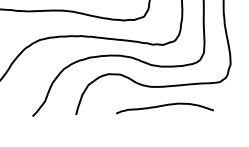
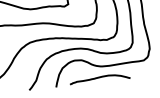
curve: (164, 107) -> (99, 78), moved

